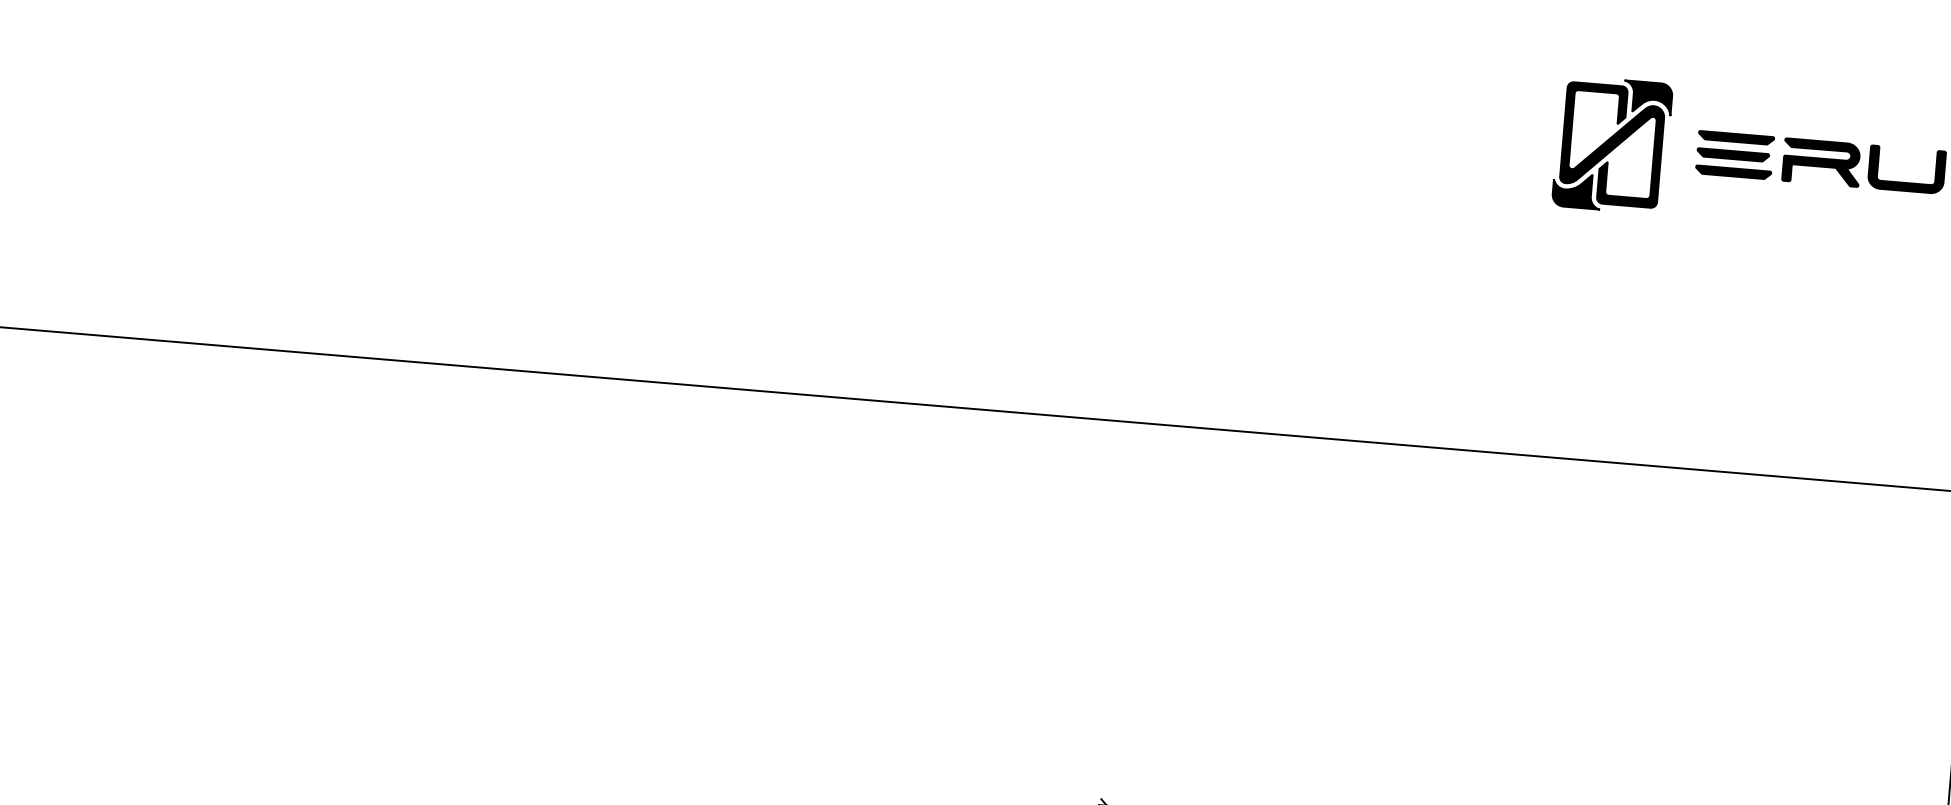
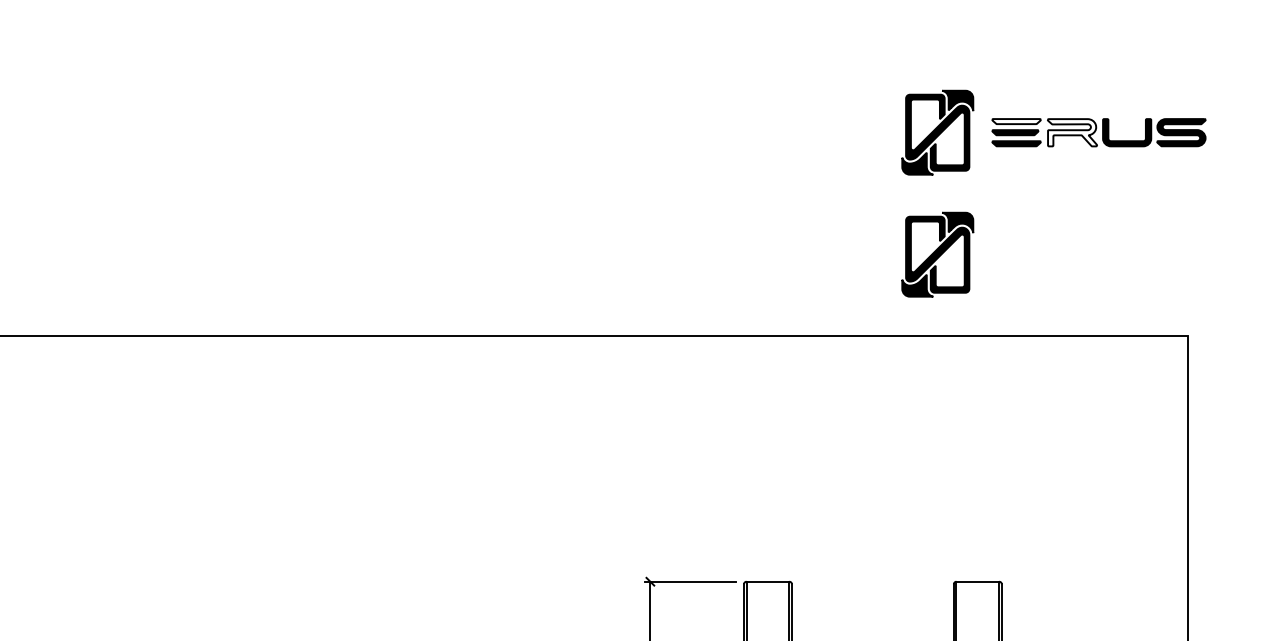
fill: (1736, 137) -> (1016, 121), removed
fill: (1821, 162) -> (1072, 132), removed
part: (1596, 334) -> (937, 254), added

